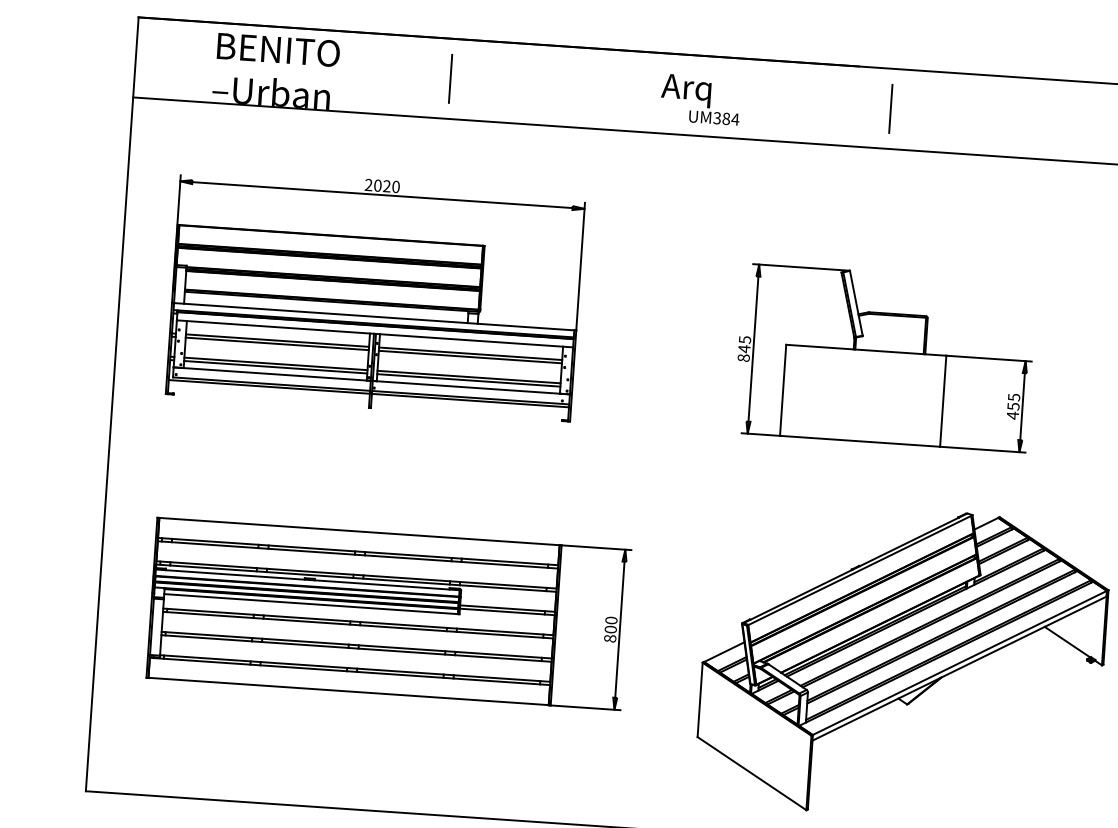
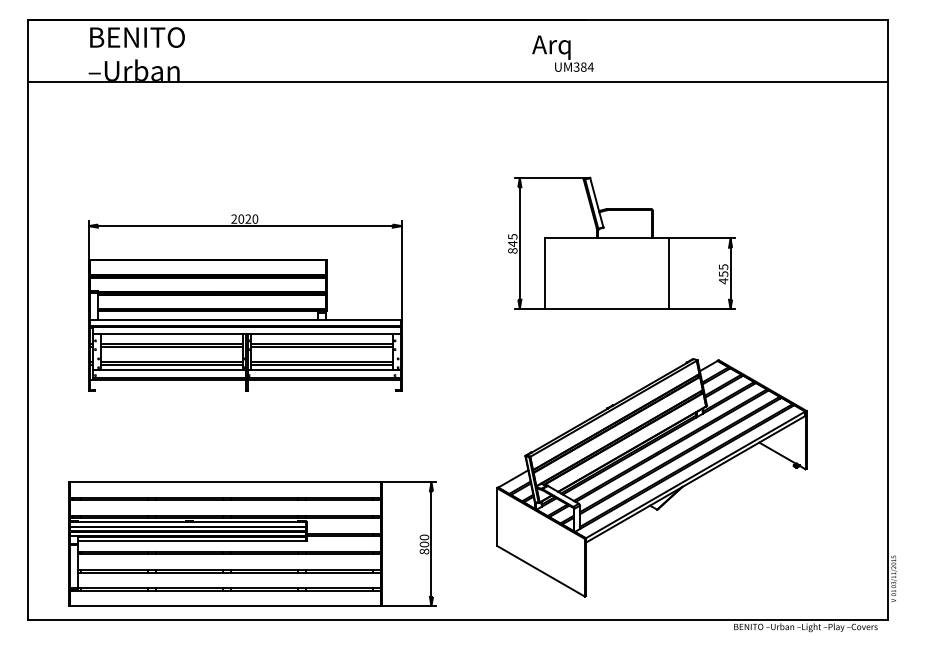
line: (450, 78) -> (271, 50), removed
text: (700, 99) -> (562, 53), moved
line: (891, 108) -> (613, 50), removed
part: (375, 293) -> (245, 302), moved
part: (389, 613) -> (252, 543), moved

